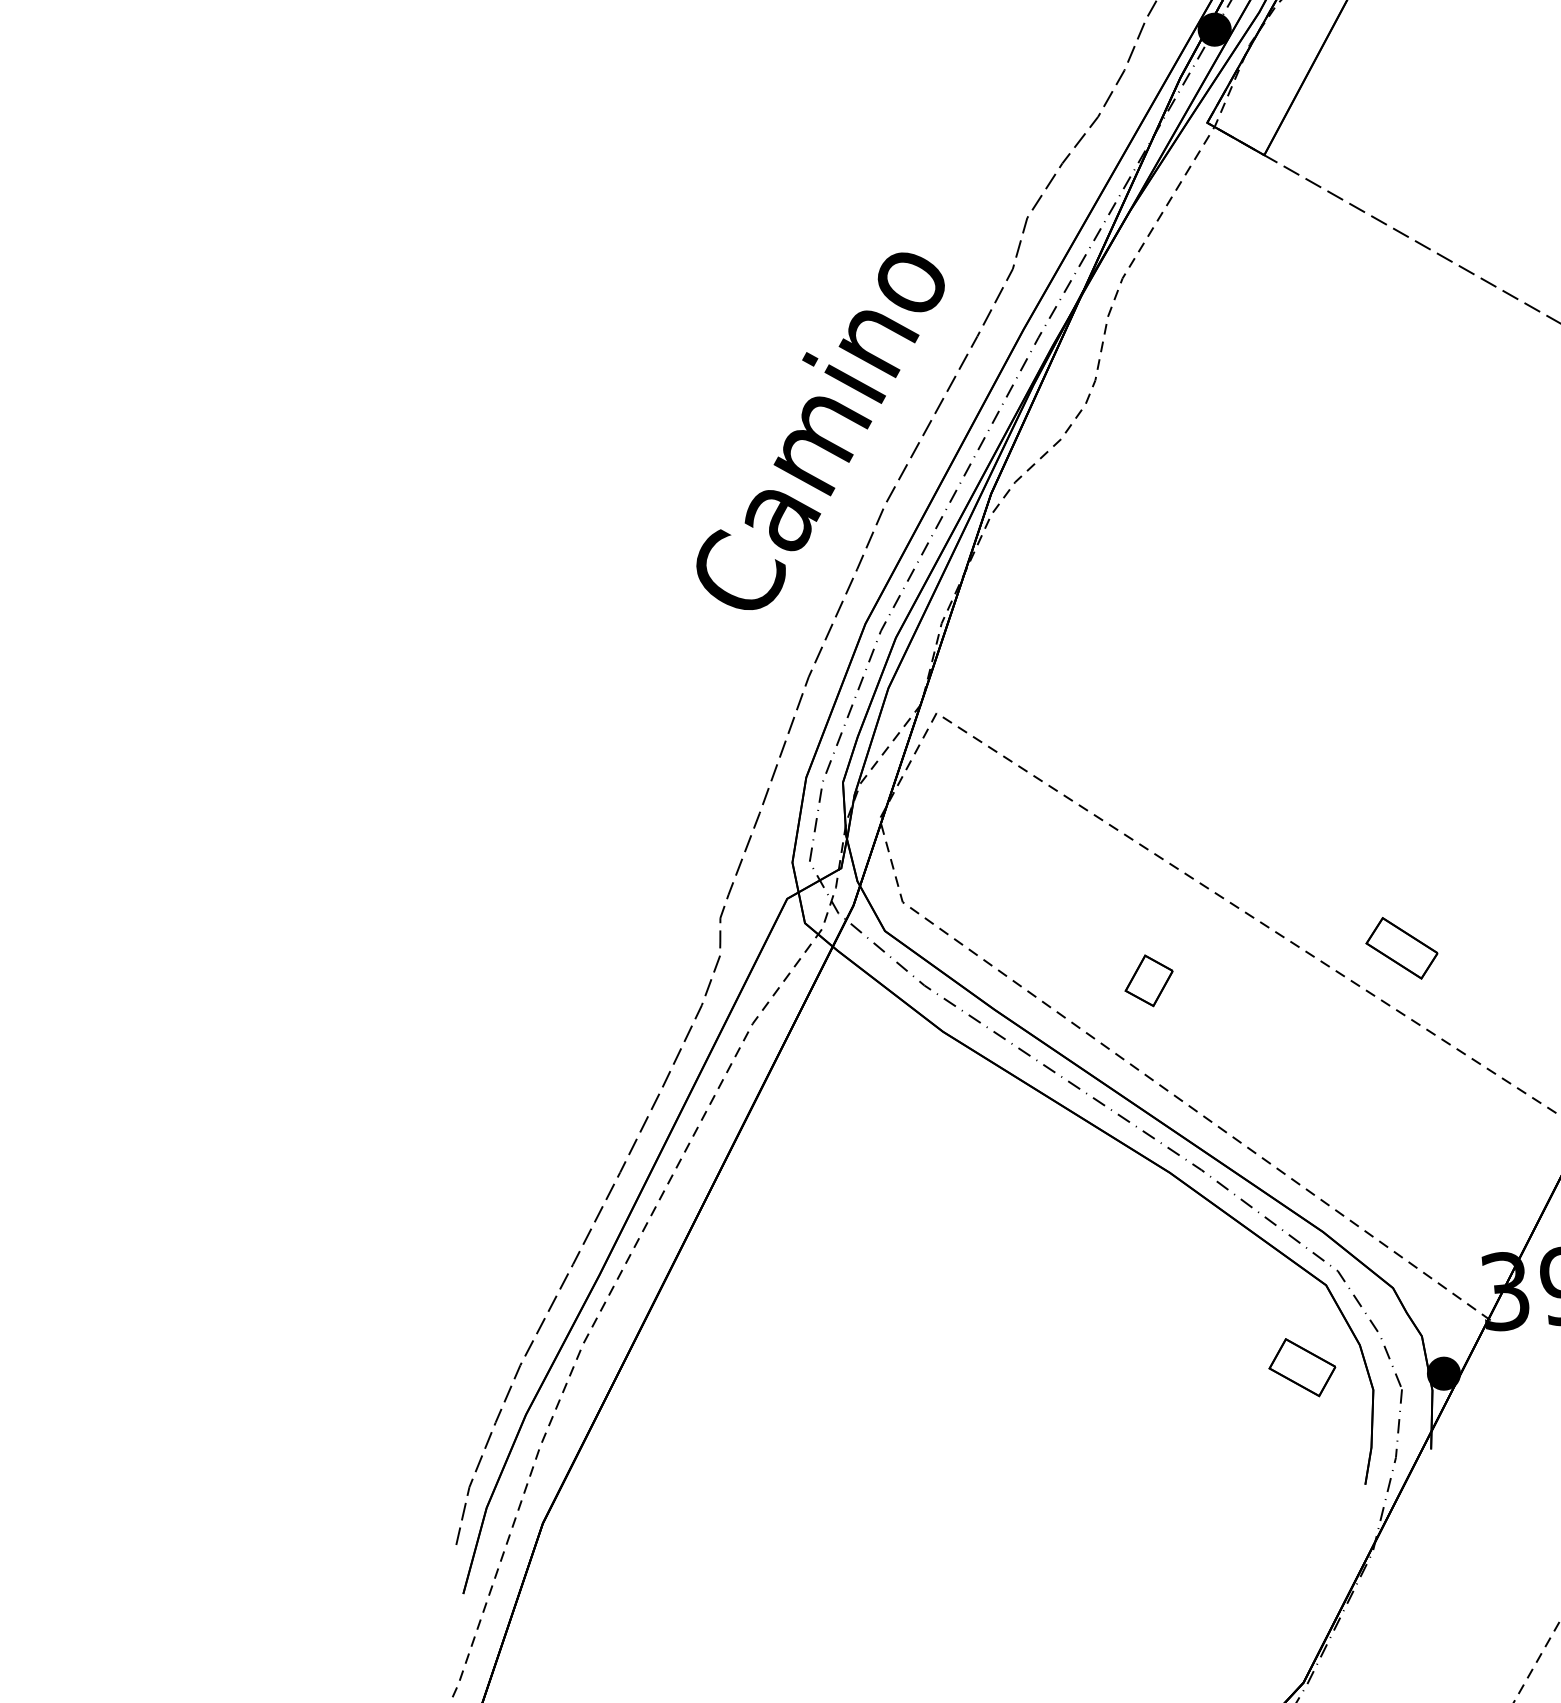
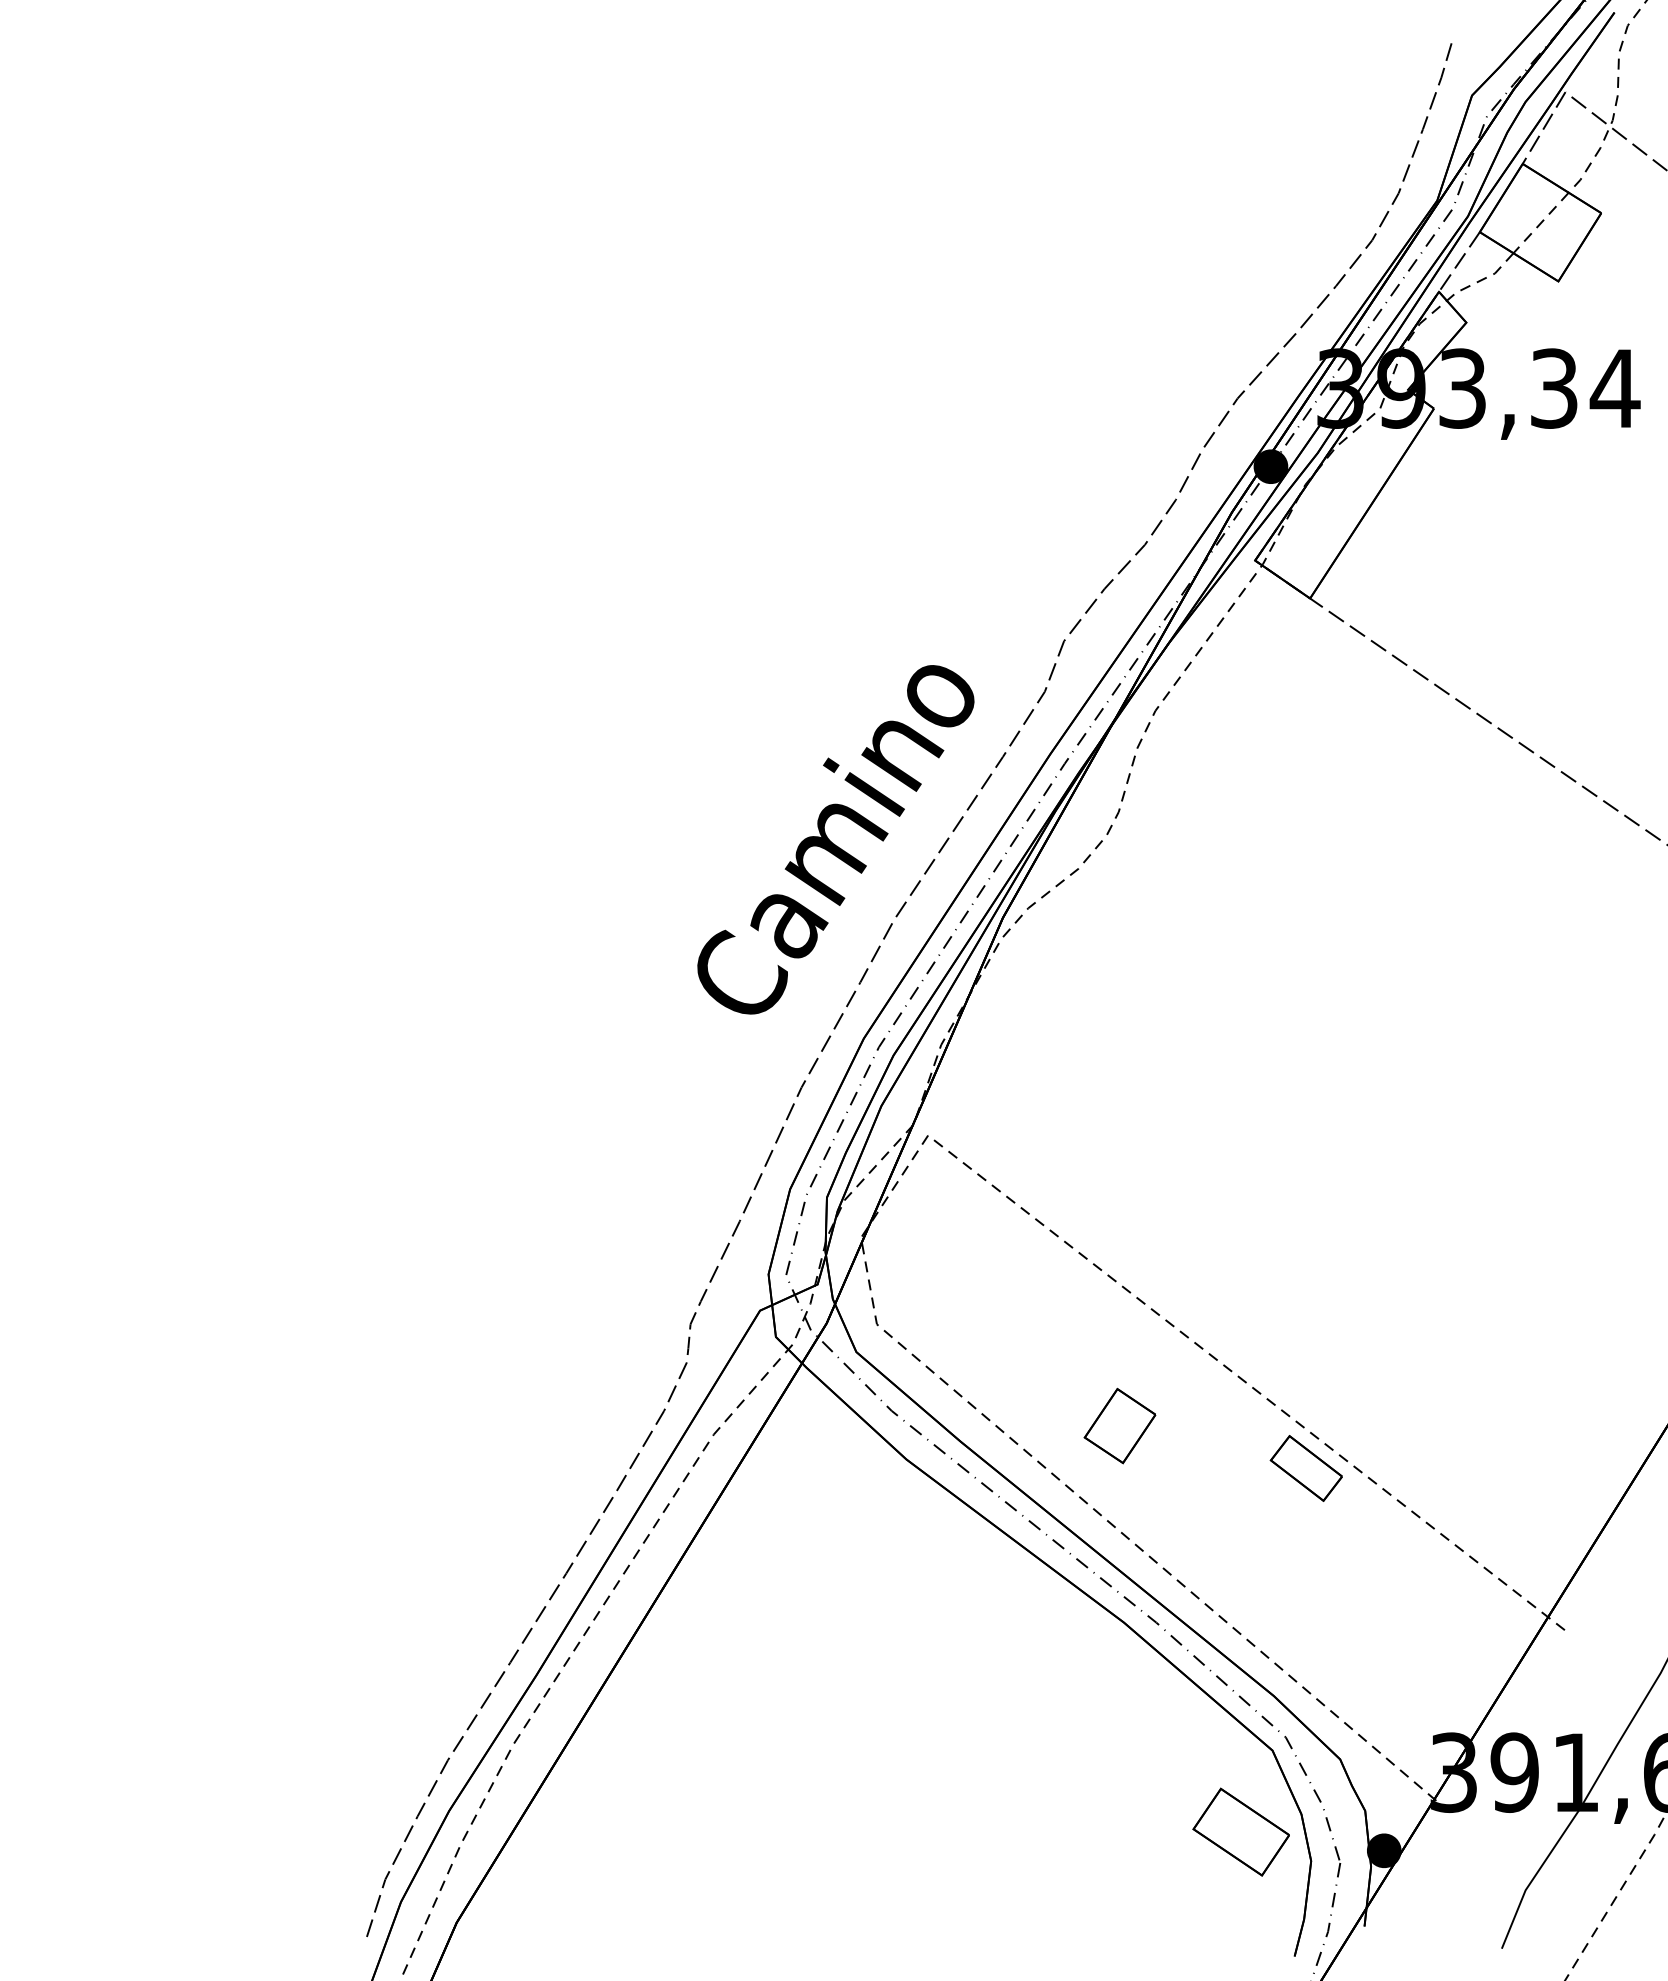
part: (1401, 948) -> (1305, 1468), moved
part: (1148, 980) -> (1119, 1425), size x1.43
part: (1301, 1367) -> (1240, 1831), size x1.43

